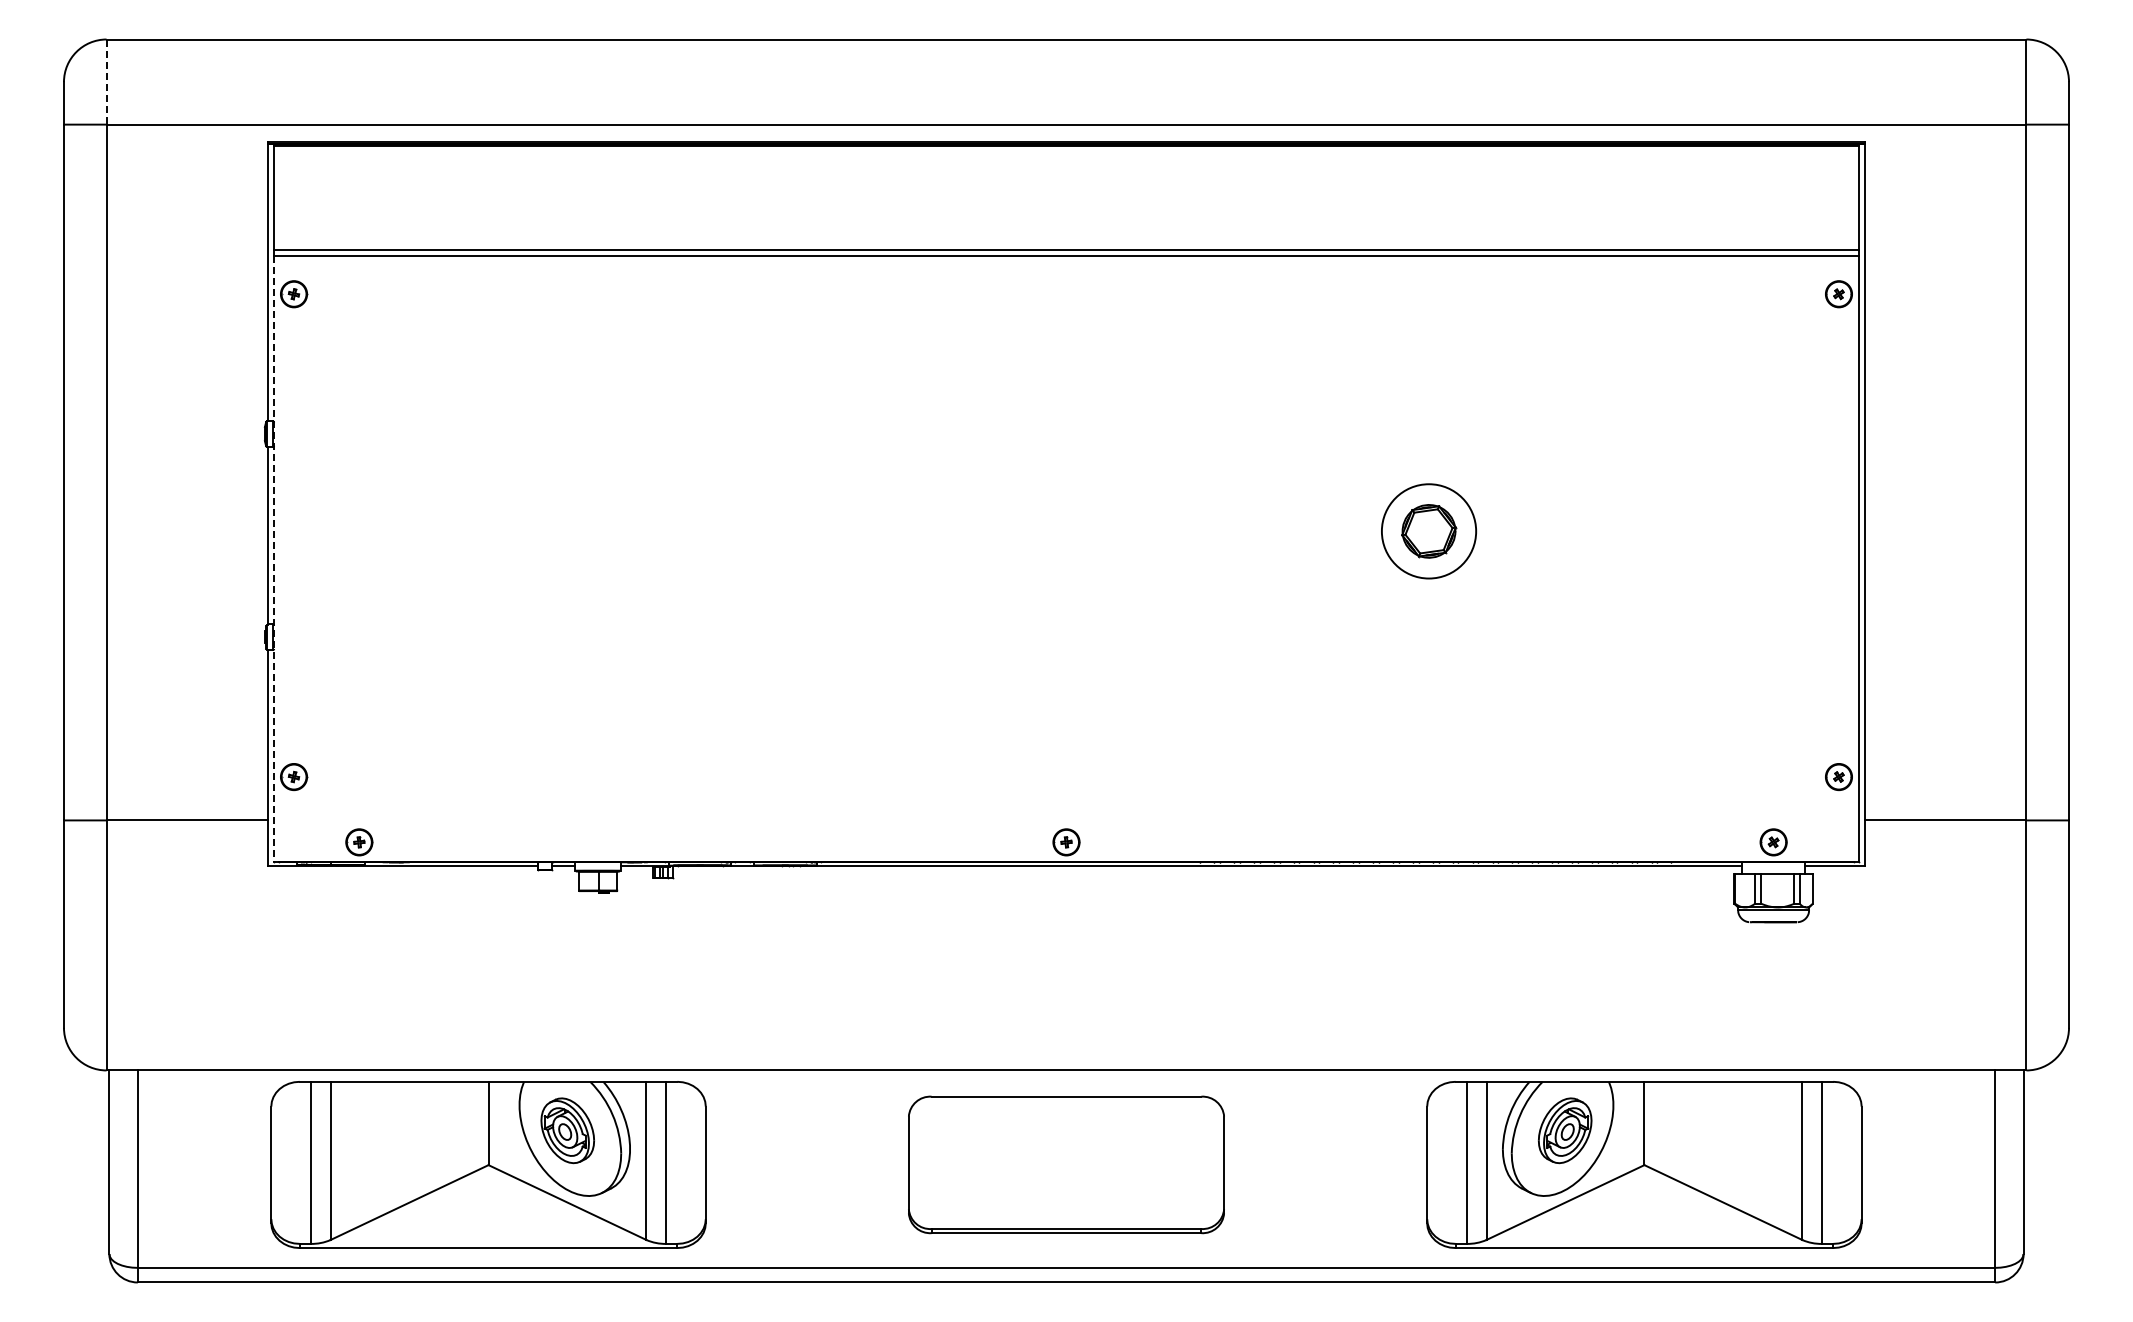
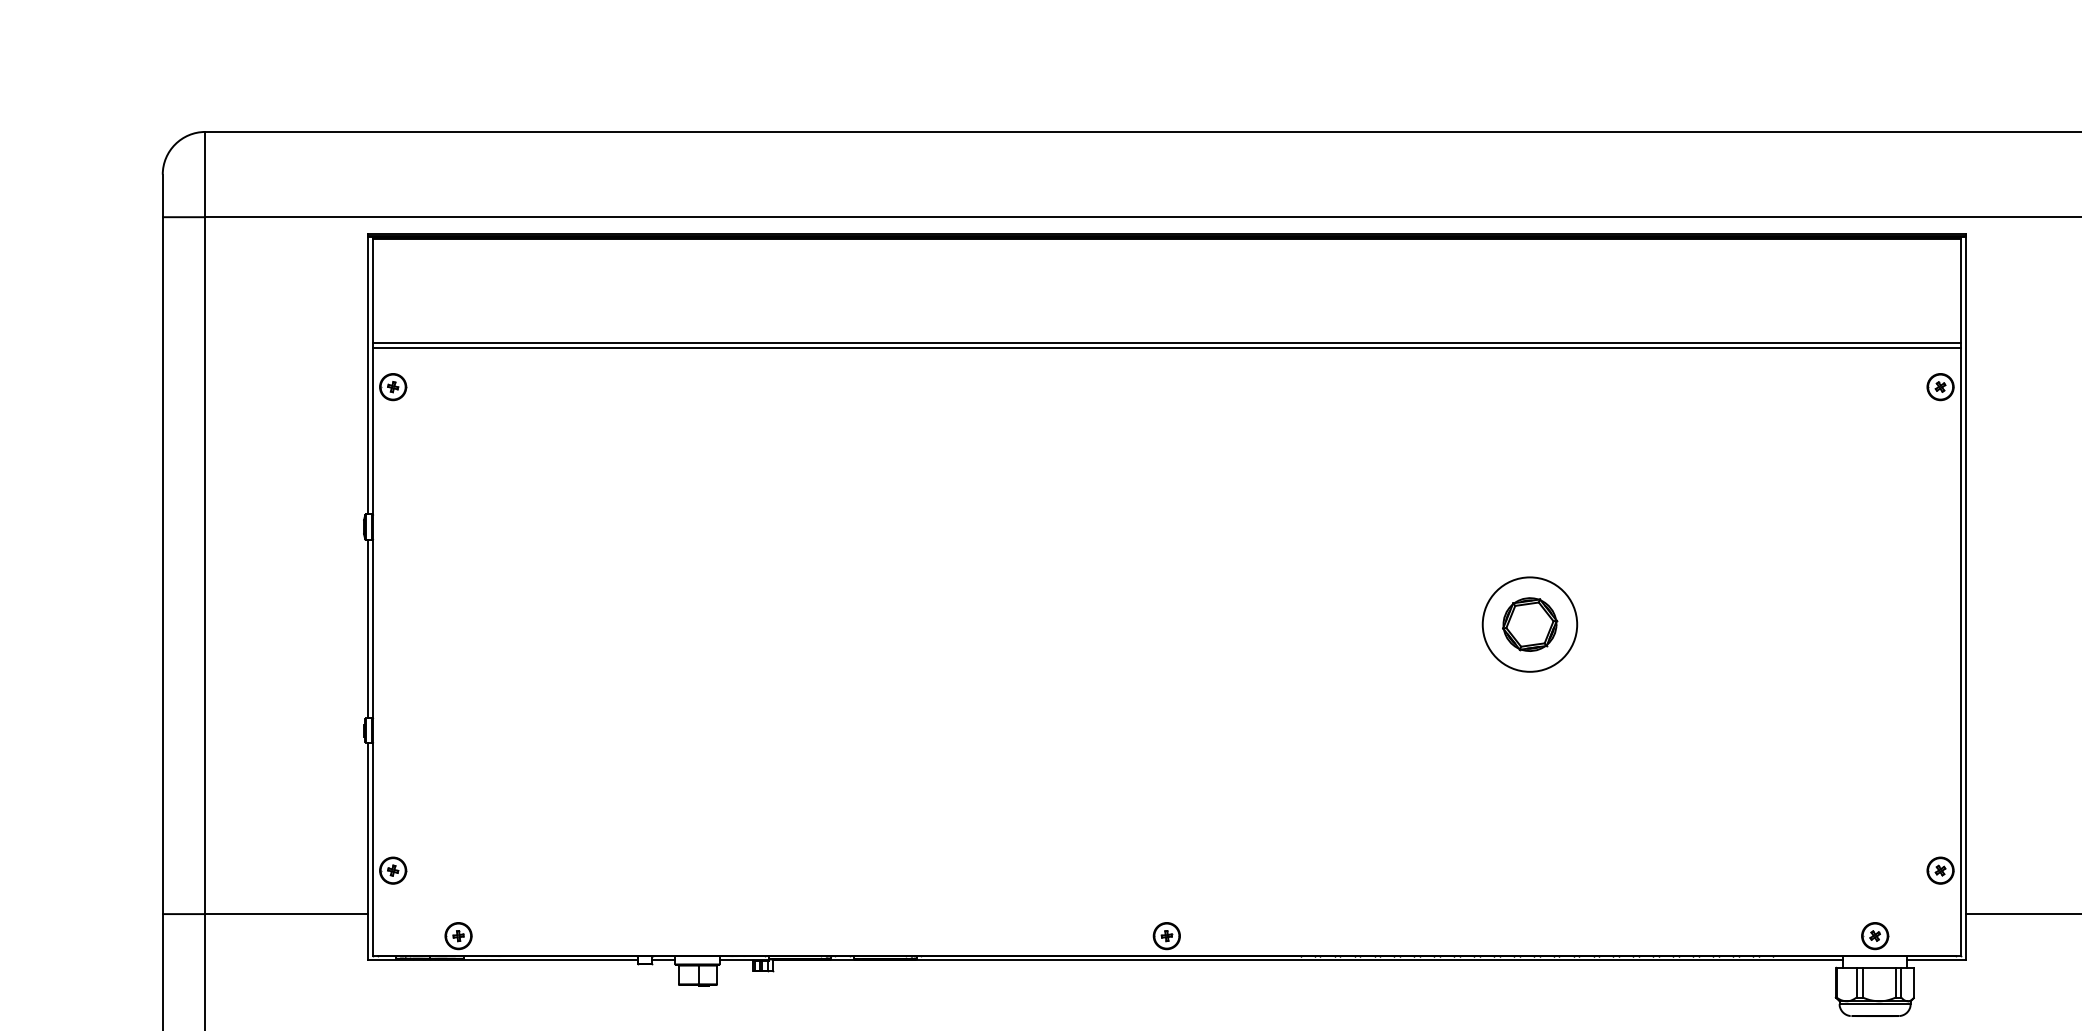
line: (106, 82) -> (205, 175), dashed -> solid
line: (274, 559) -> (373, 652), dashed -> solid

